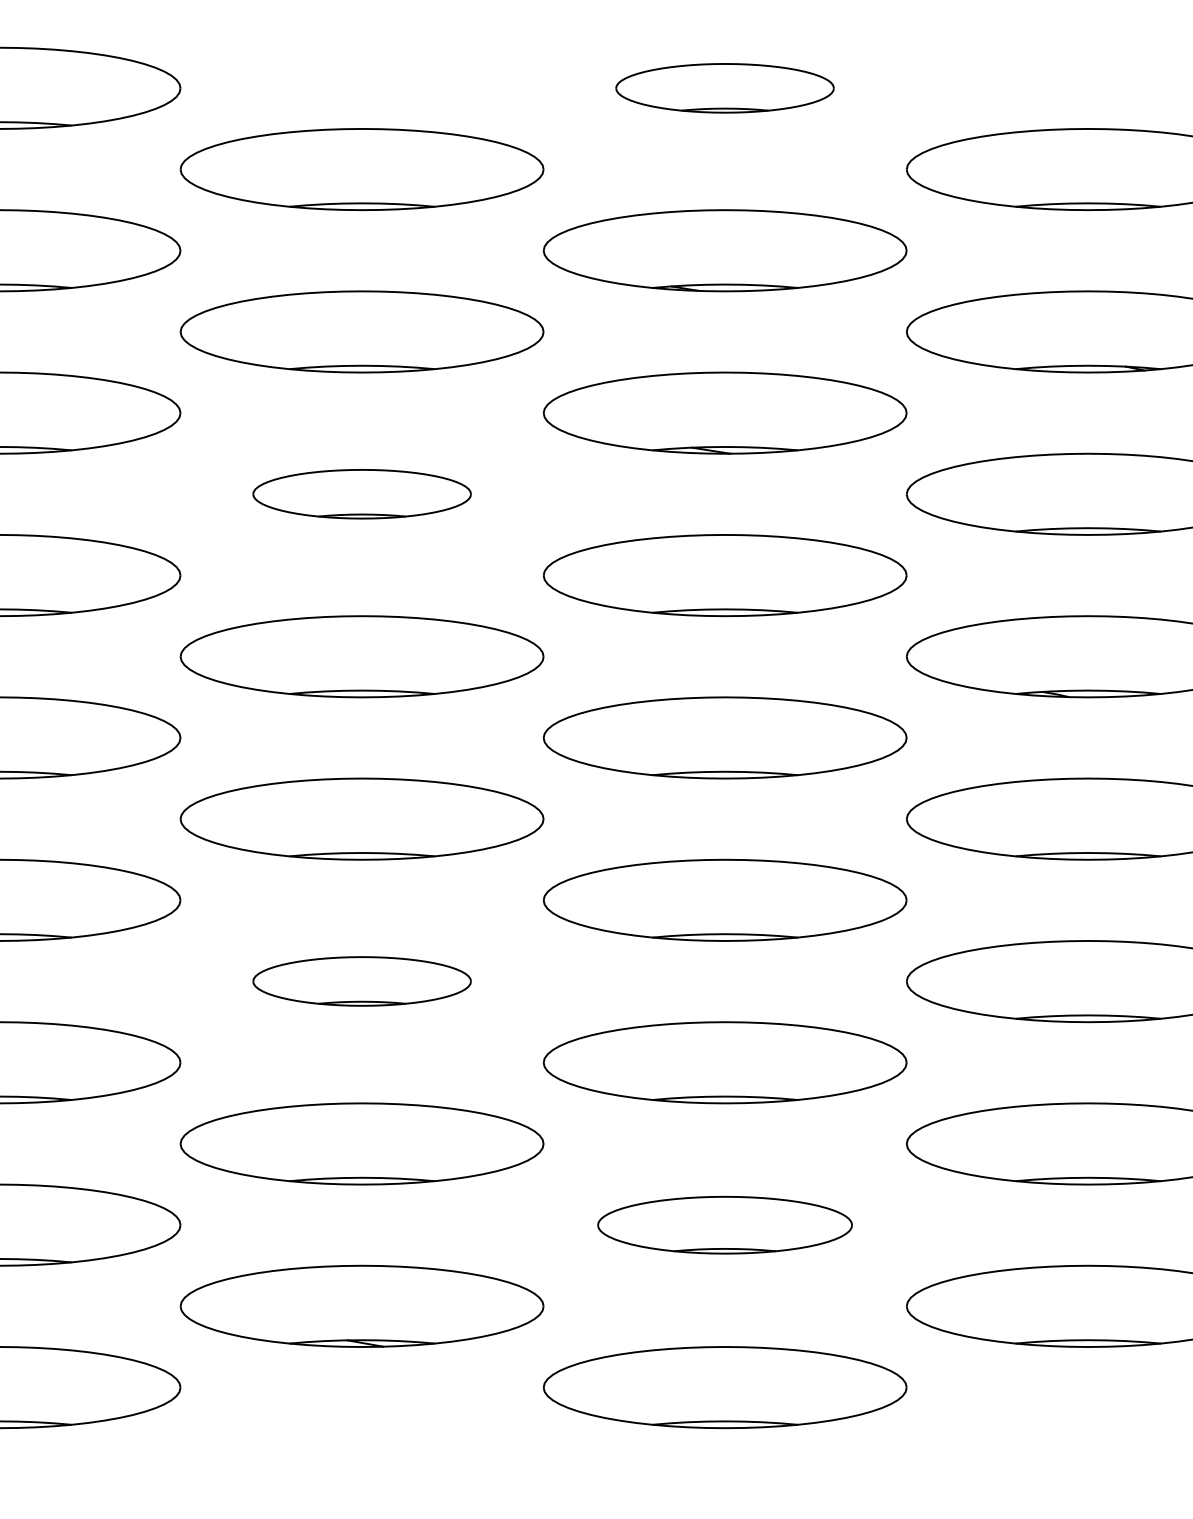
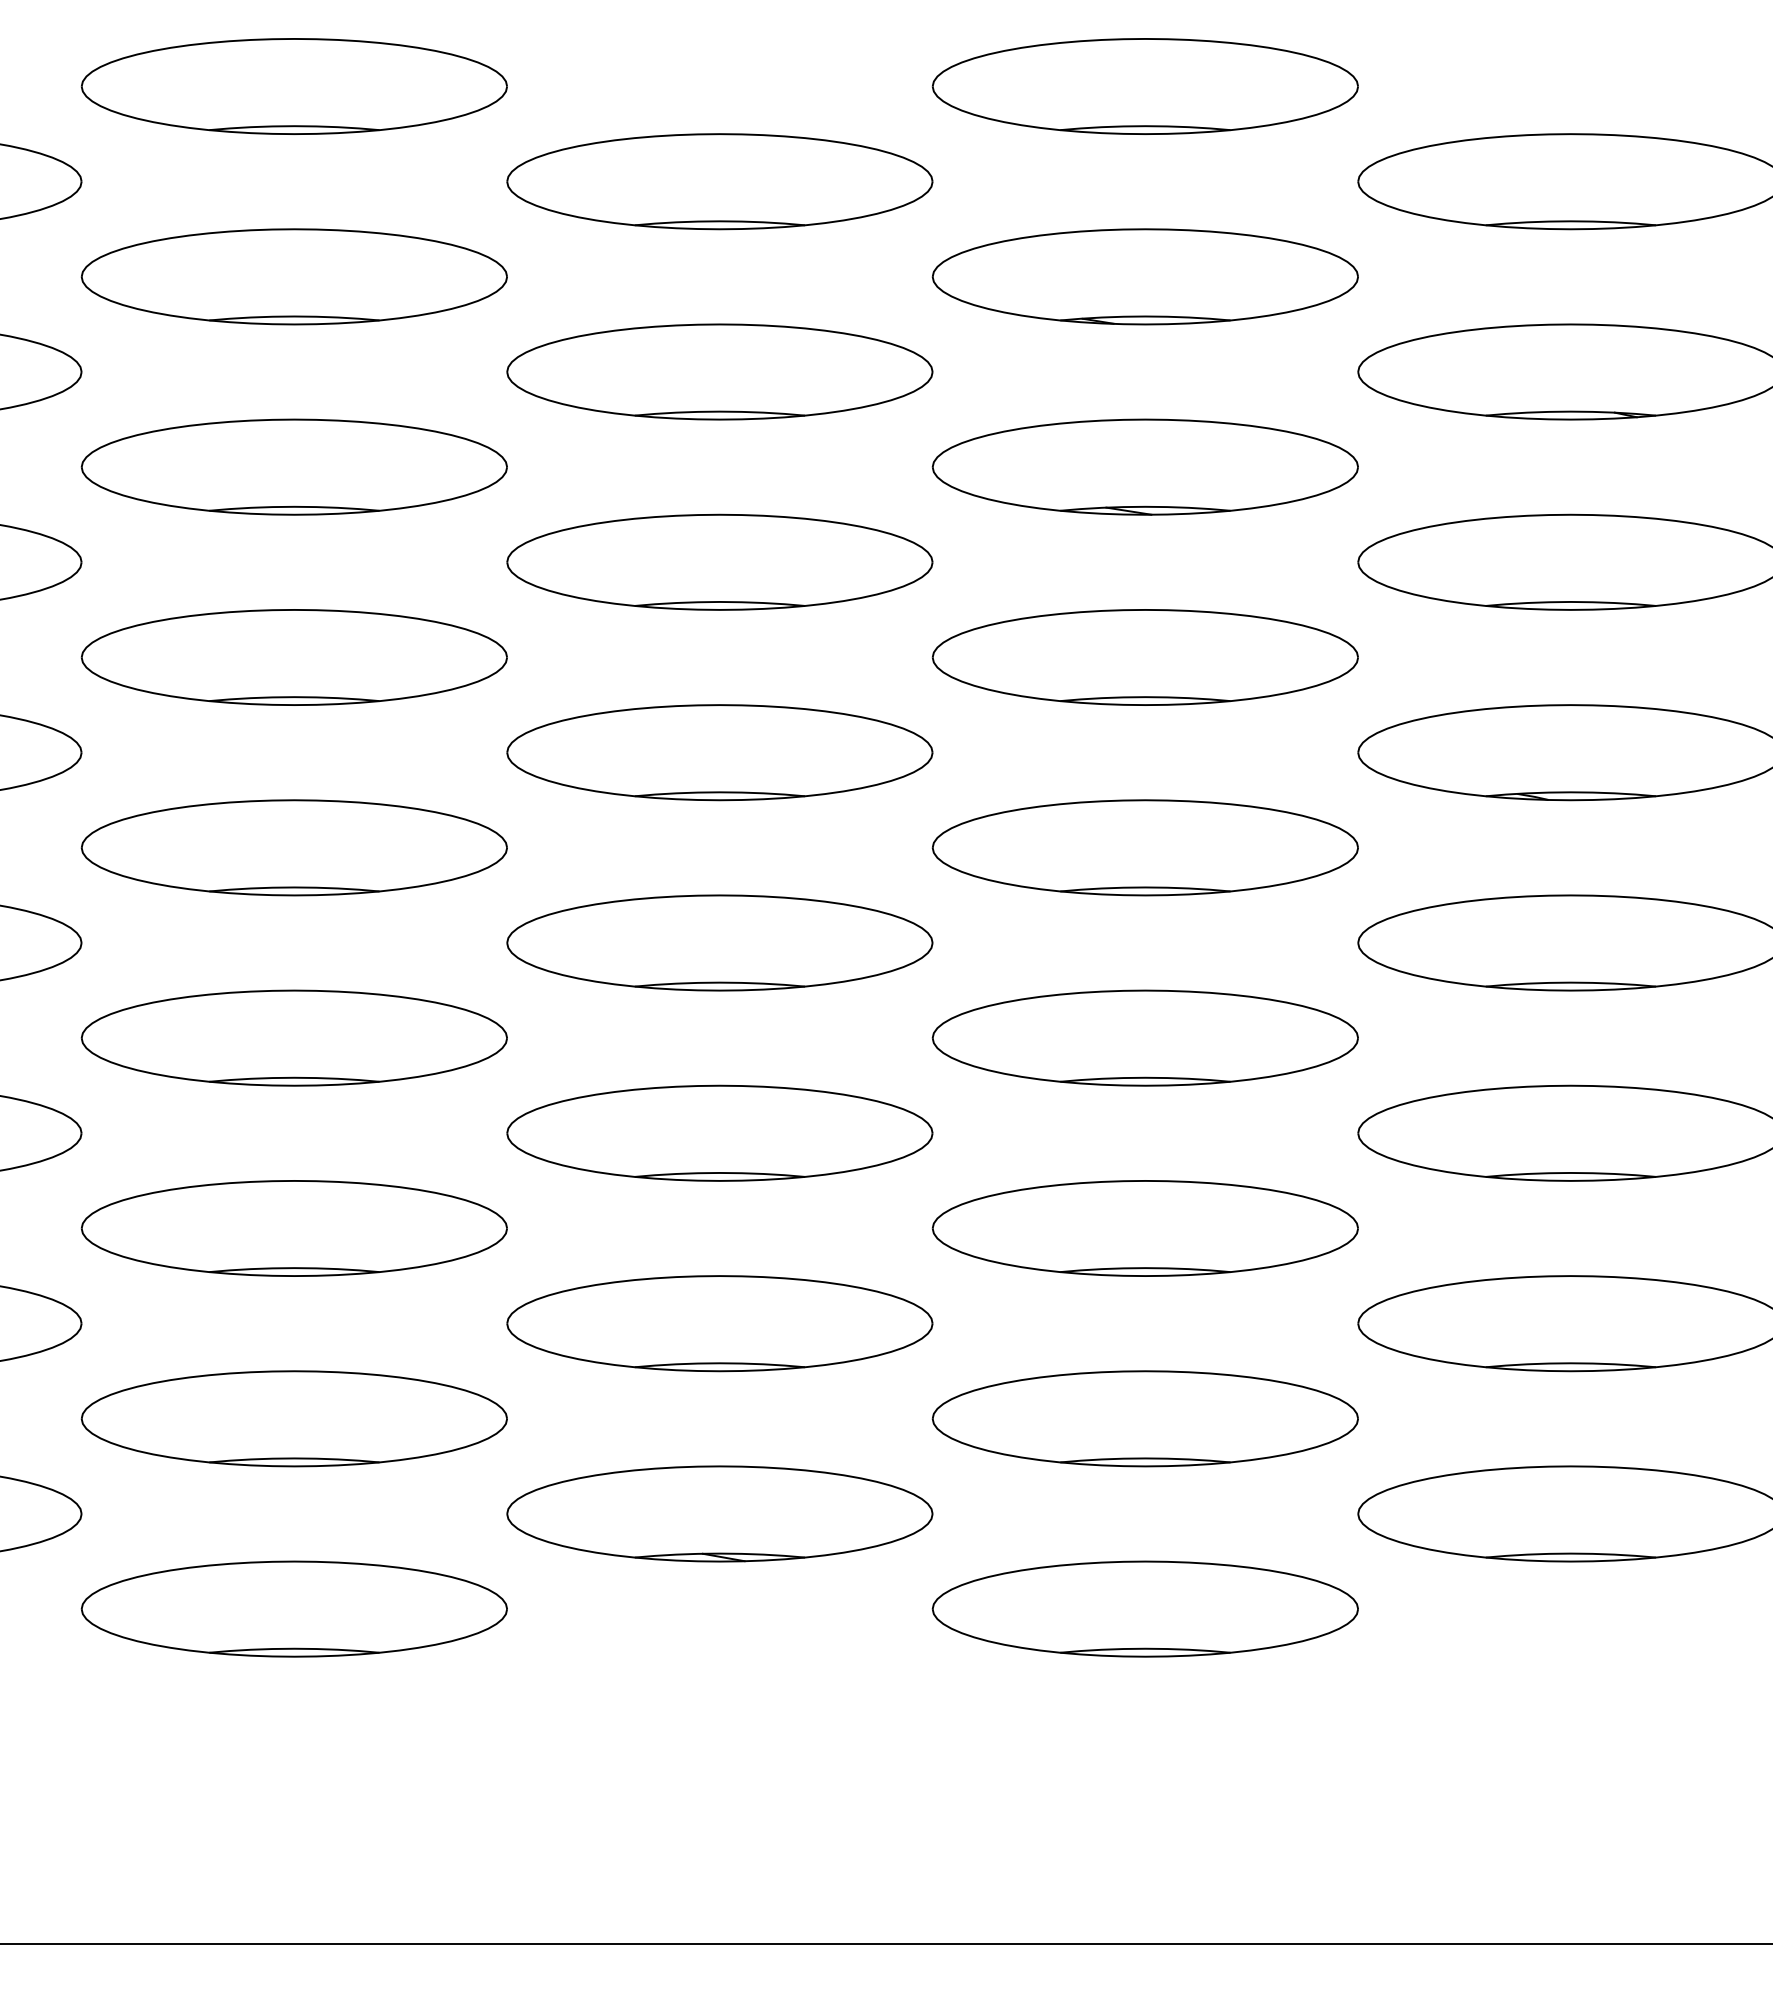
part: (724, 88) -> (1144, 86), size x1.67
part: (361, 493) -> (719, 561), size x1.67
part: (361, 980) -> (719, 1132), size x1.67
part: (724, 1224) -> (1144, 1418), size x1.43

